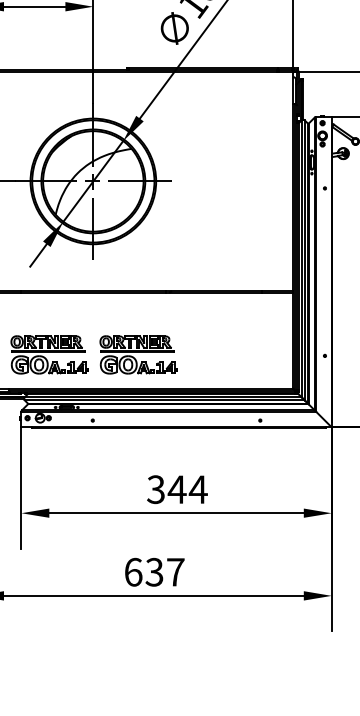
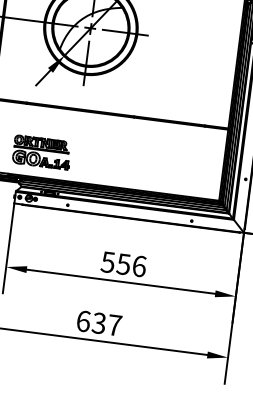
part: (138, 354) -> (107, 160), removed
text: (177, 489) -> (123, 264), 344 -> 556

